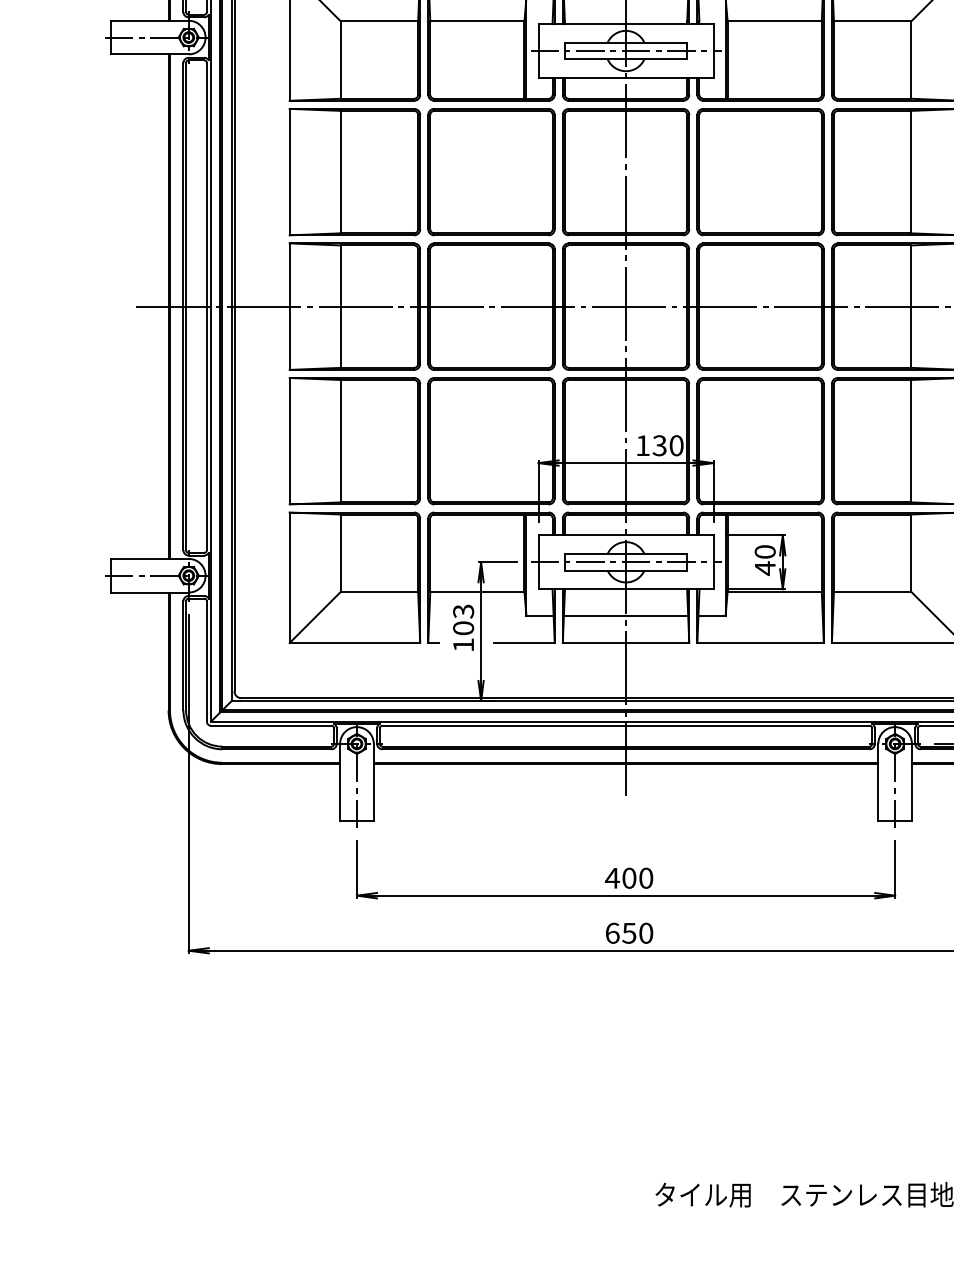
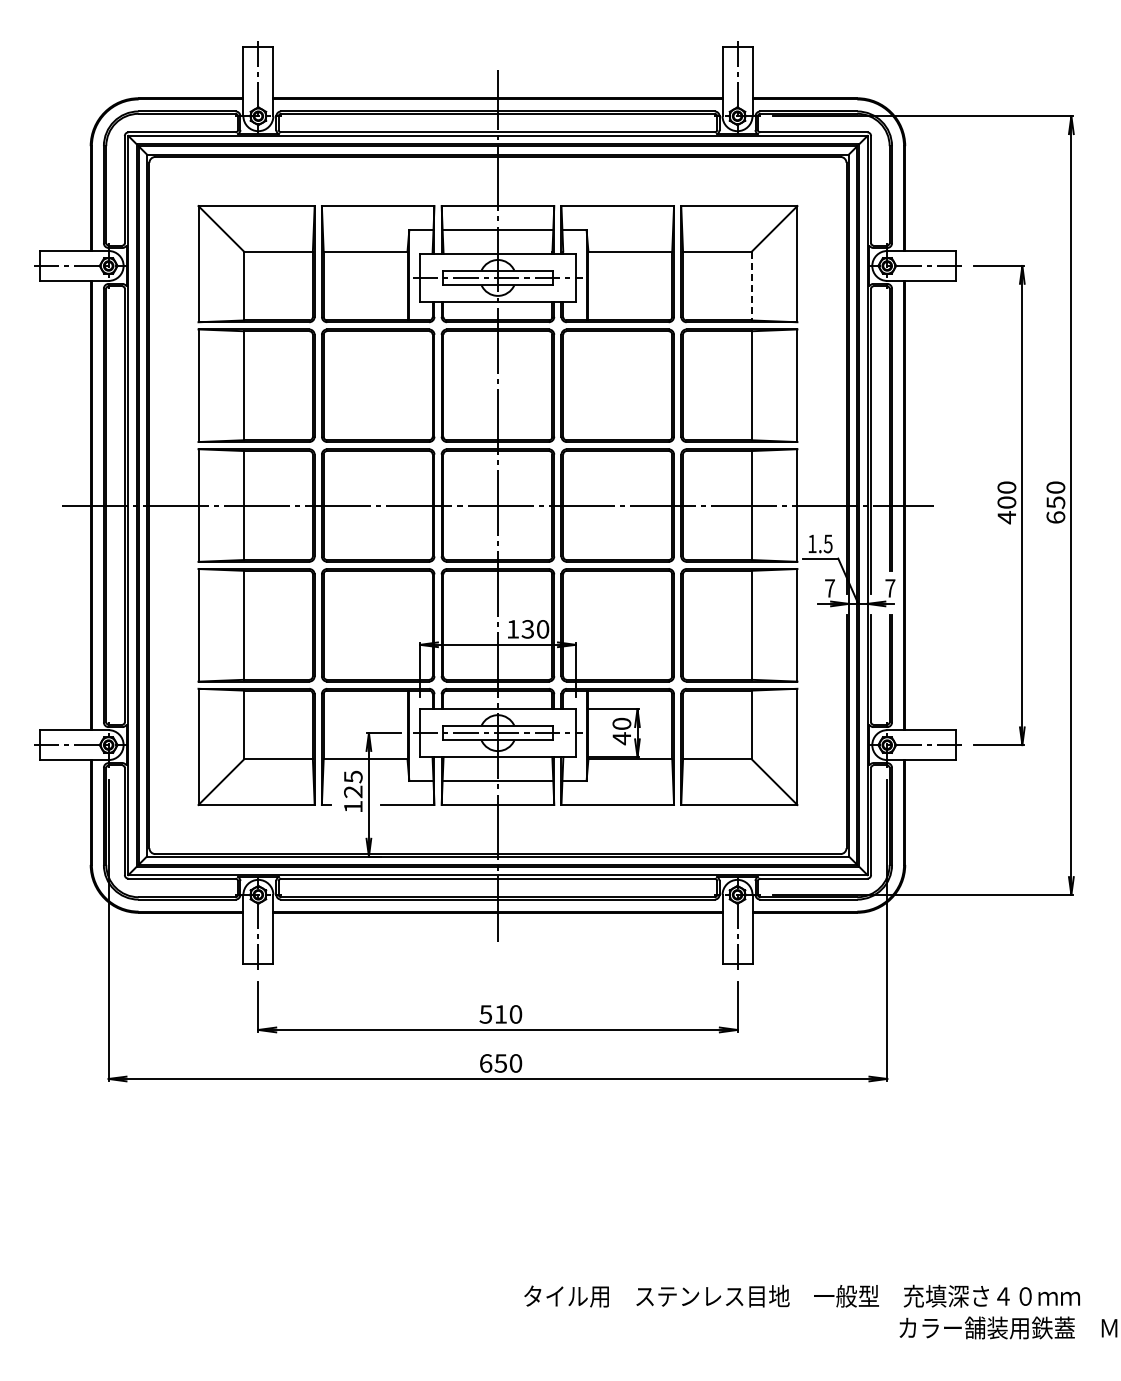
line: (910, 60) -> (751, 286), solid -> dashed
text: (463, 619) -> (353, 784), 103 -> 125
text: (621, 878) -> (493, 1014), 400 -> 510

